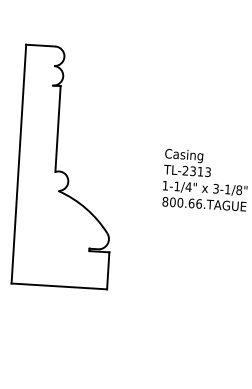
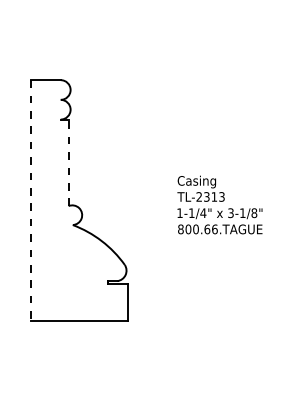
line: (57, 128) -> (68, 162), solid -> dashed
line: (18, 164) -> (31, 200), solid -> dashed

